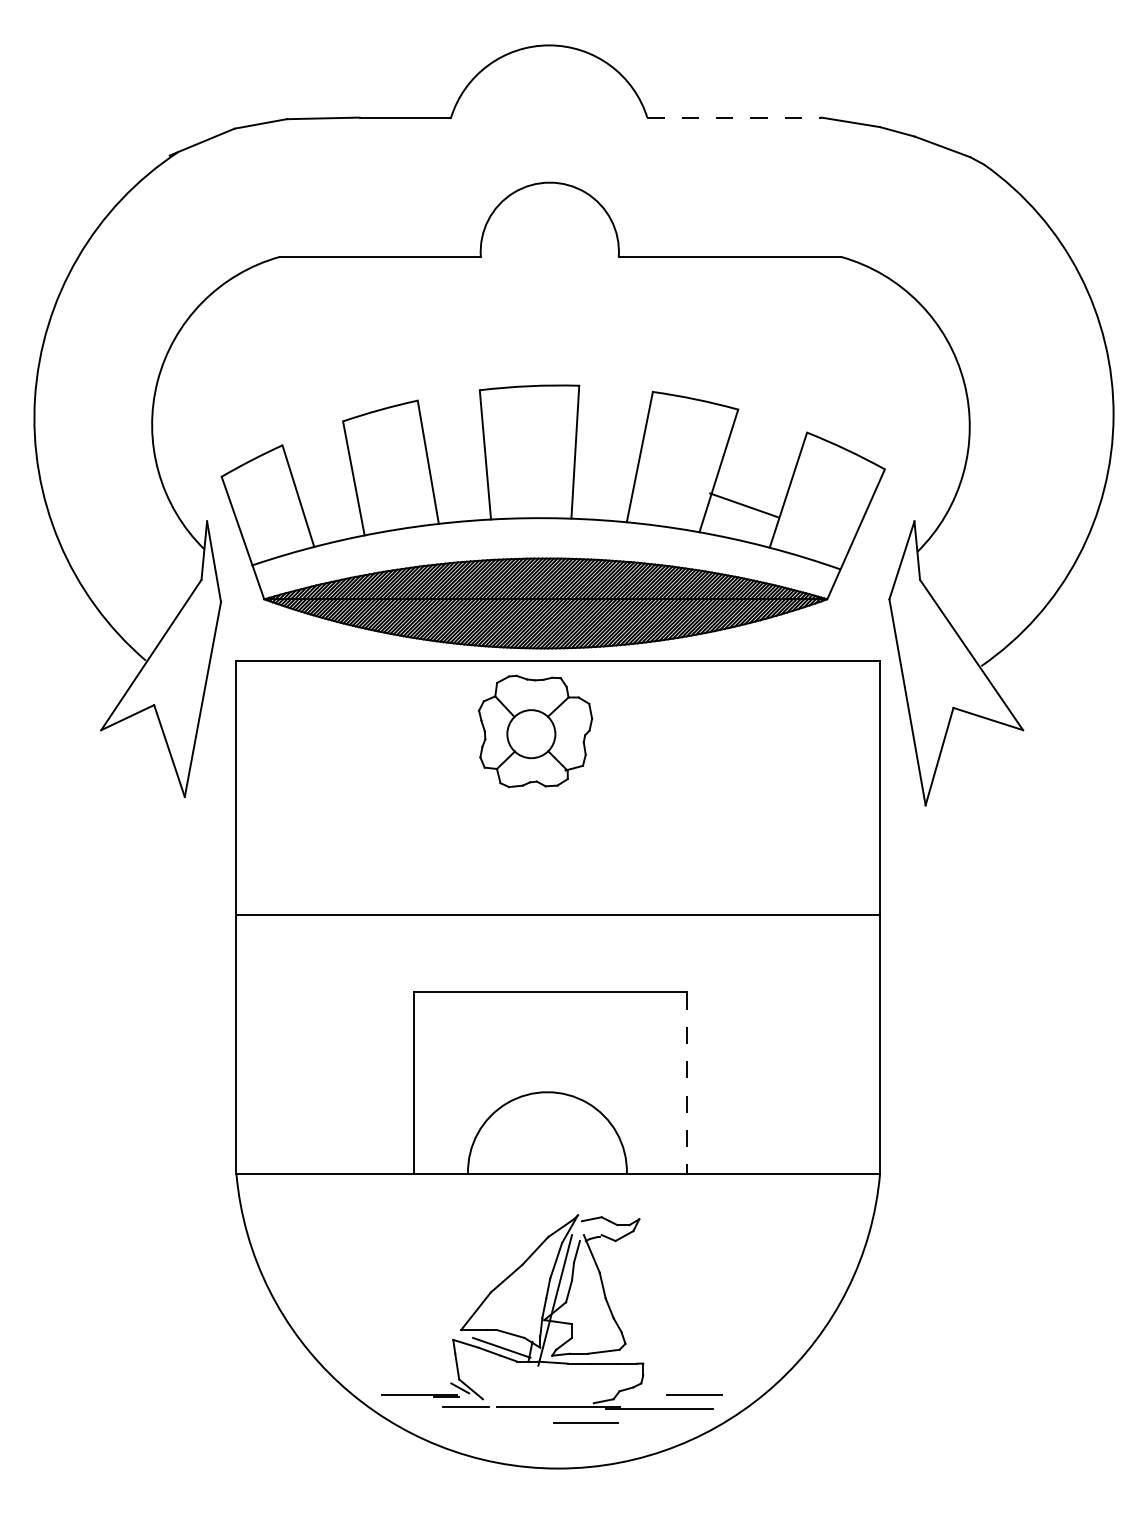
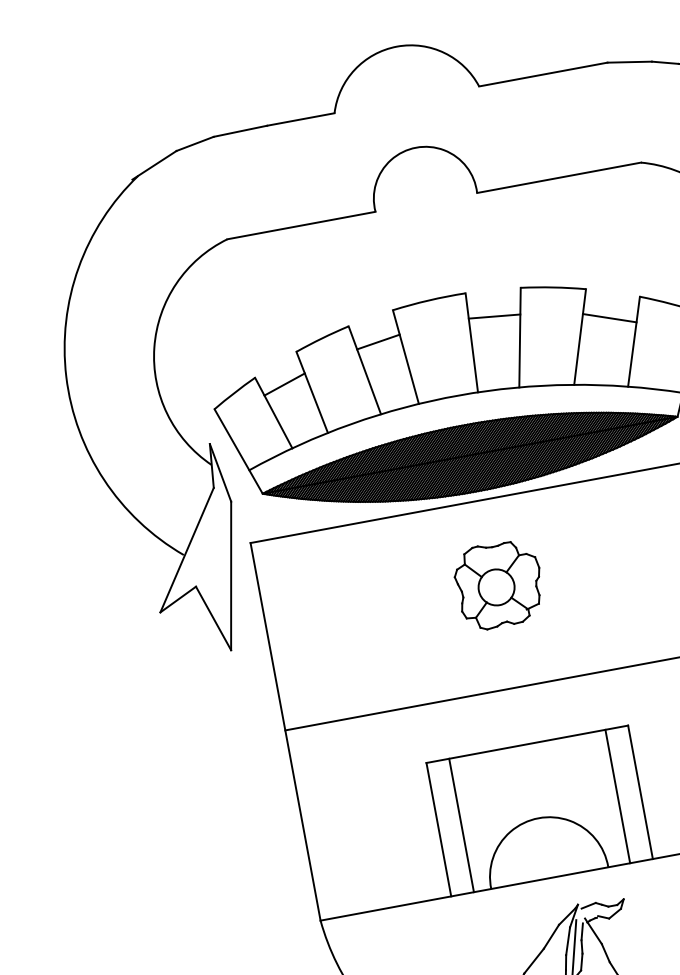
line: (734, 117) -> (543, 74), dashed -> solid
line: (611, 422) -> (494, 316), added
line: (452, 428) -> (378, 342), added
line: (319, 460) -> (284, 383), added
line: (744, 505) -> (609, 318), moved
part: (535, 731) -> (499, 584), moved
line: (444, 1082) -> (461, 825), added
line: (656, 1082) -> (617, 796), added
line: (687, 1083) -> (640, 792), dashed -> solid

